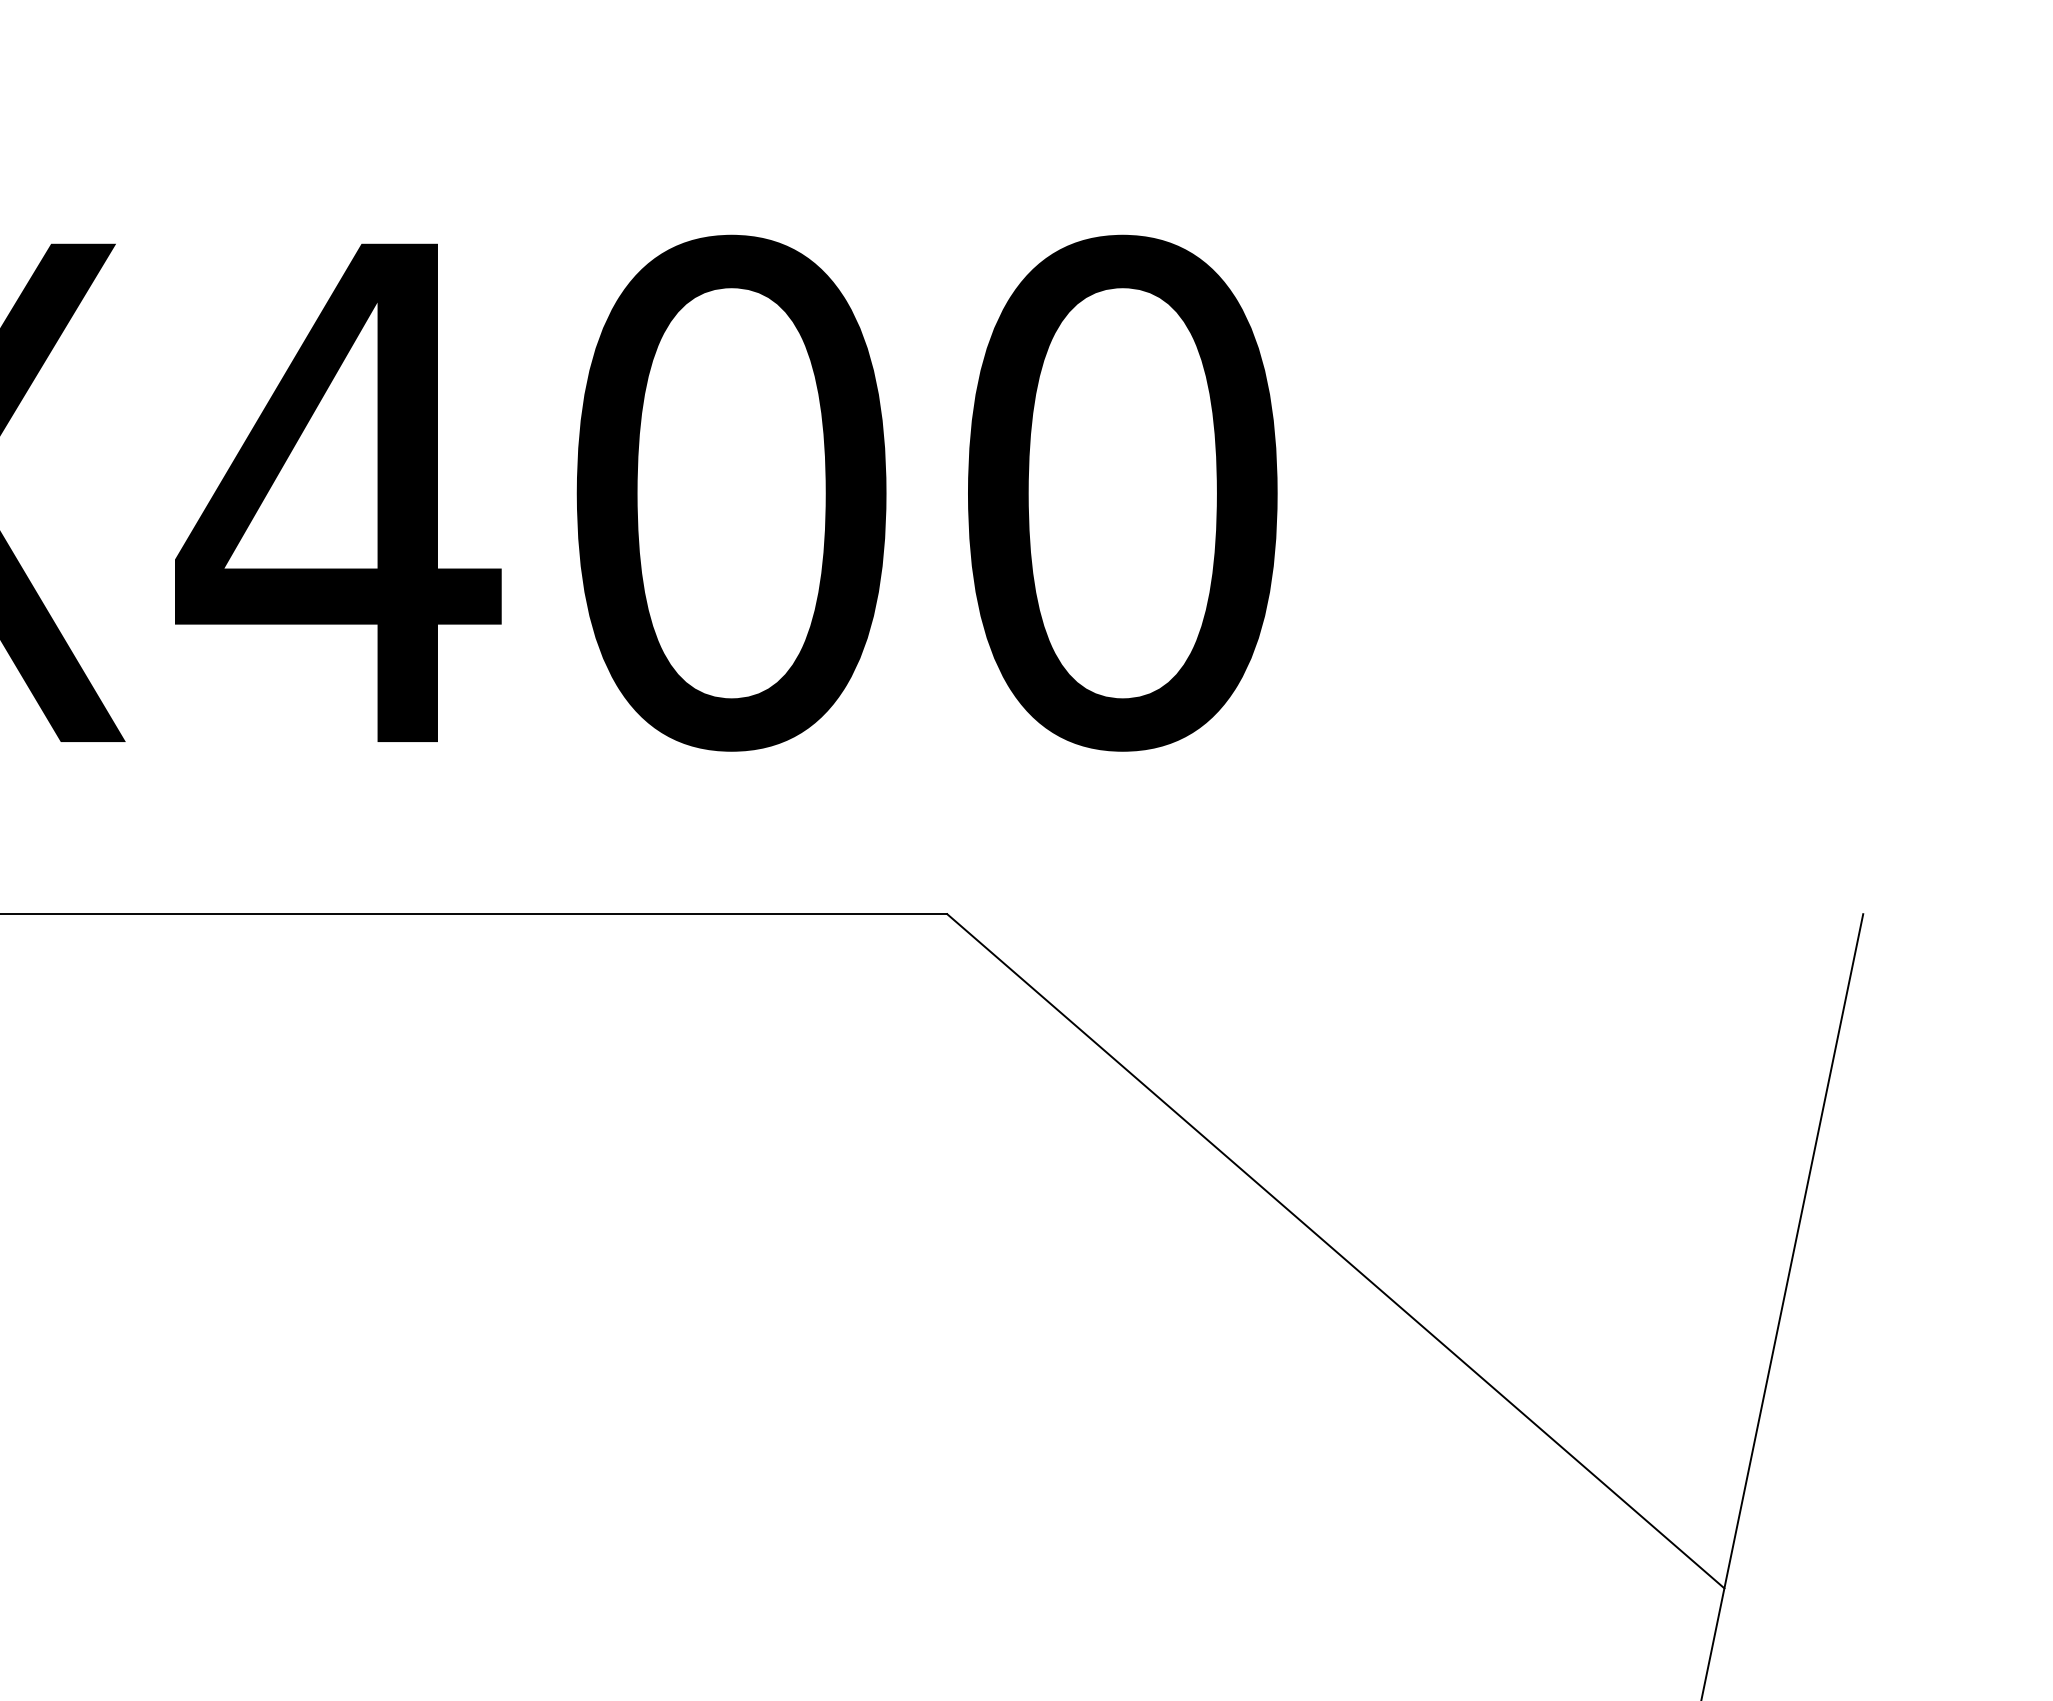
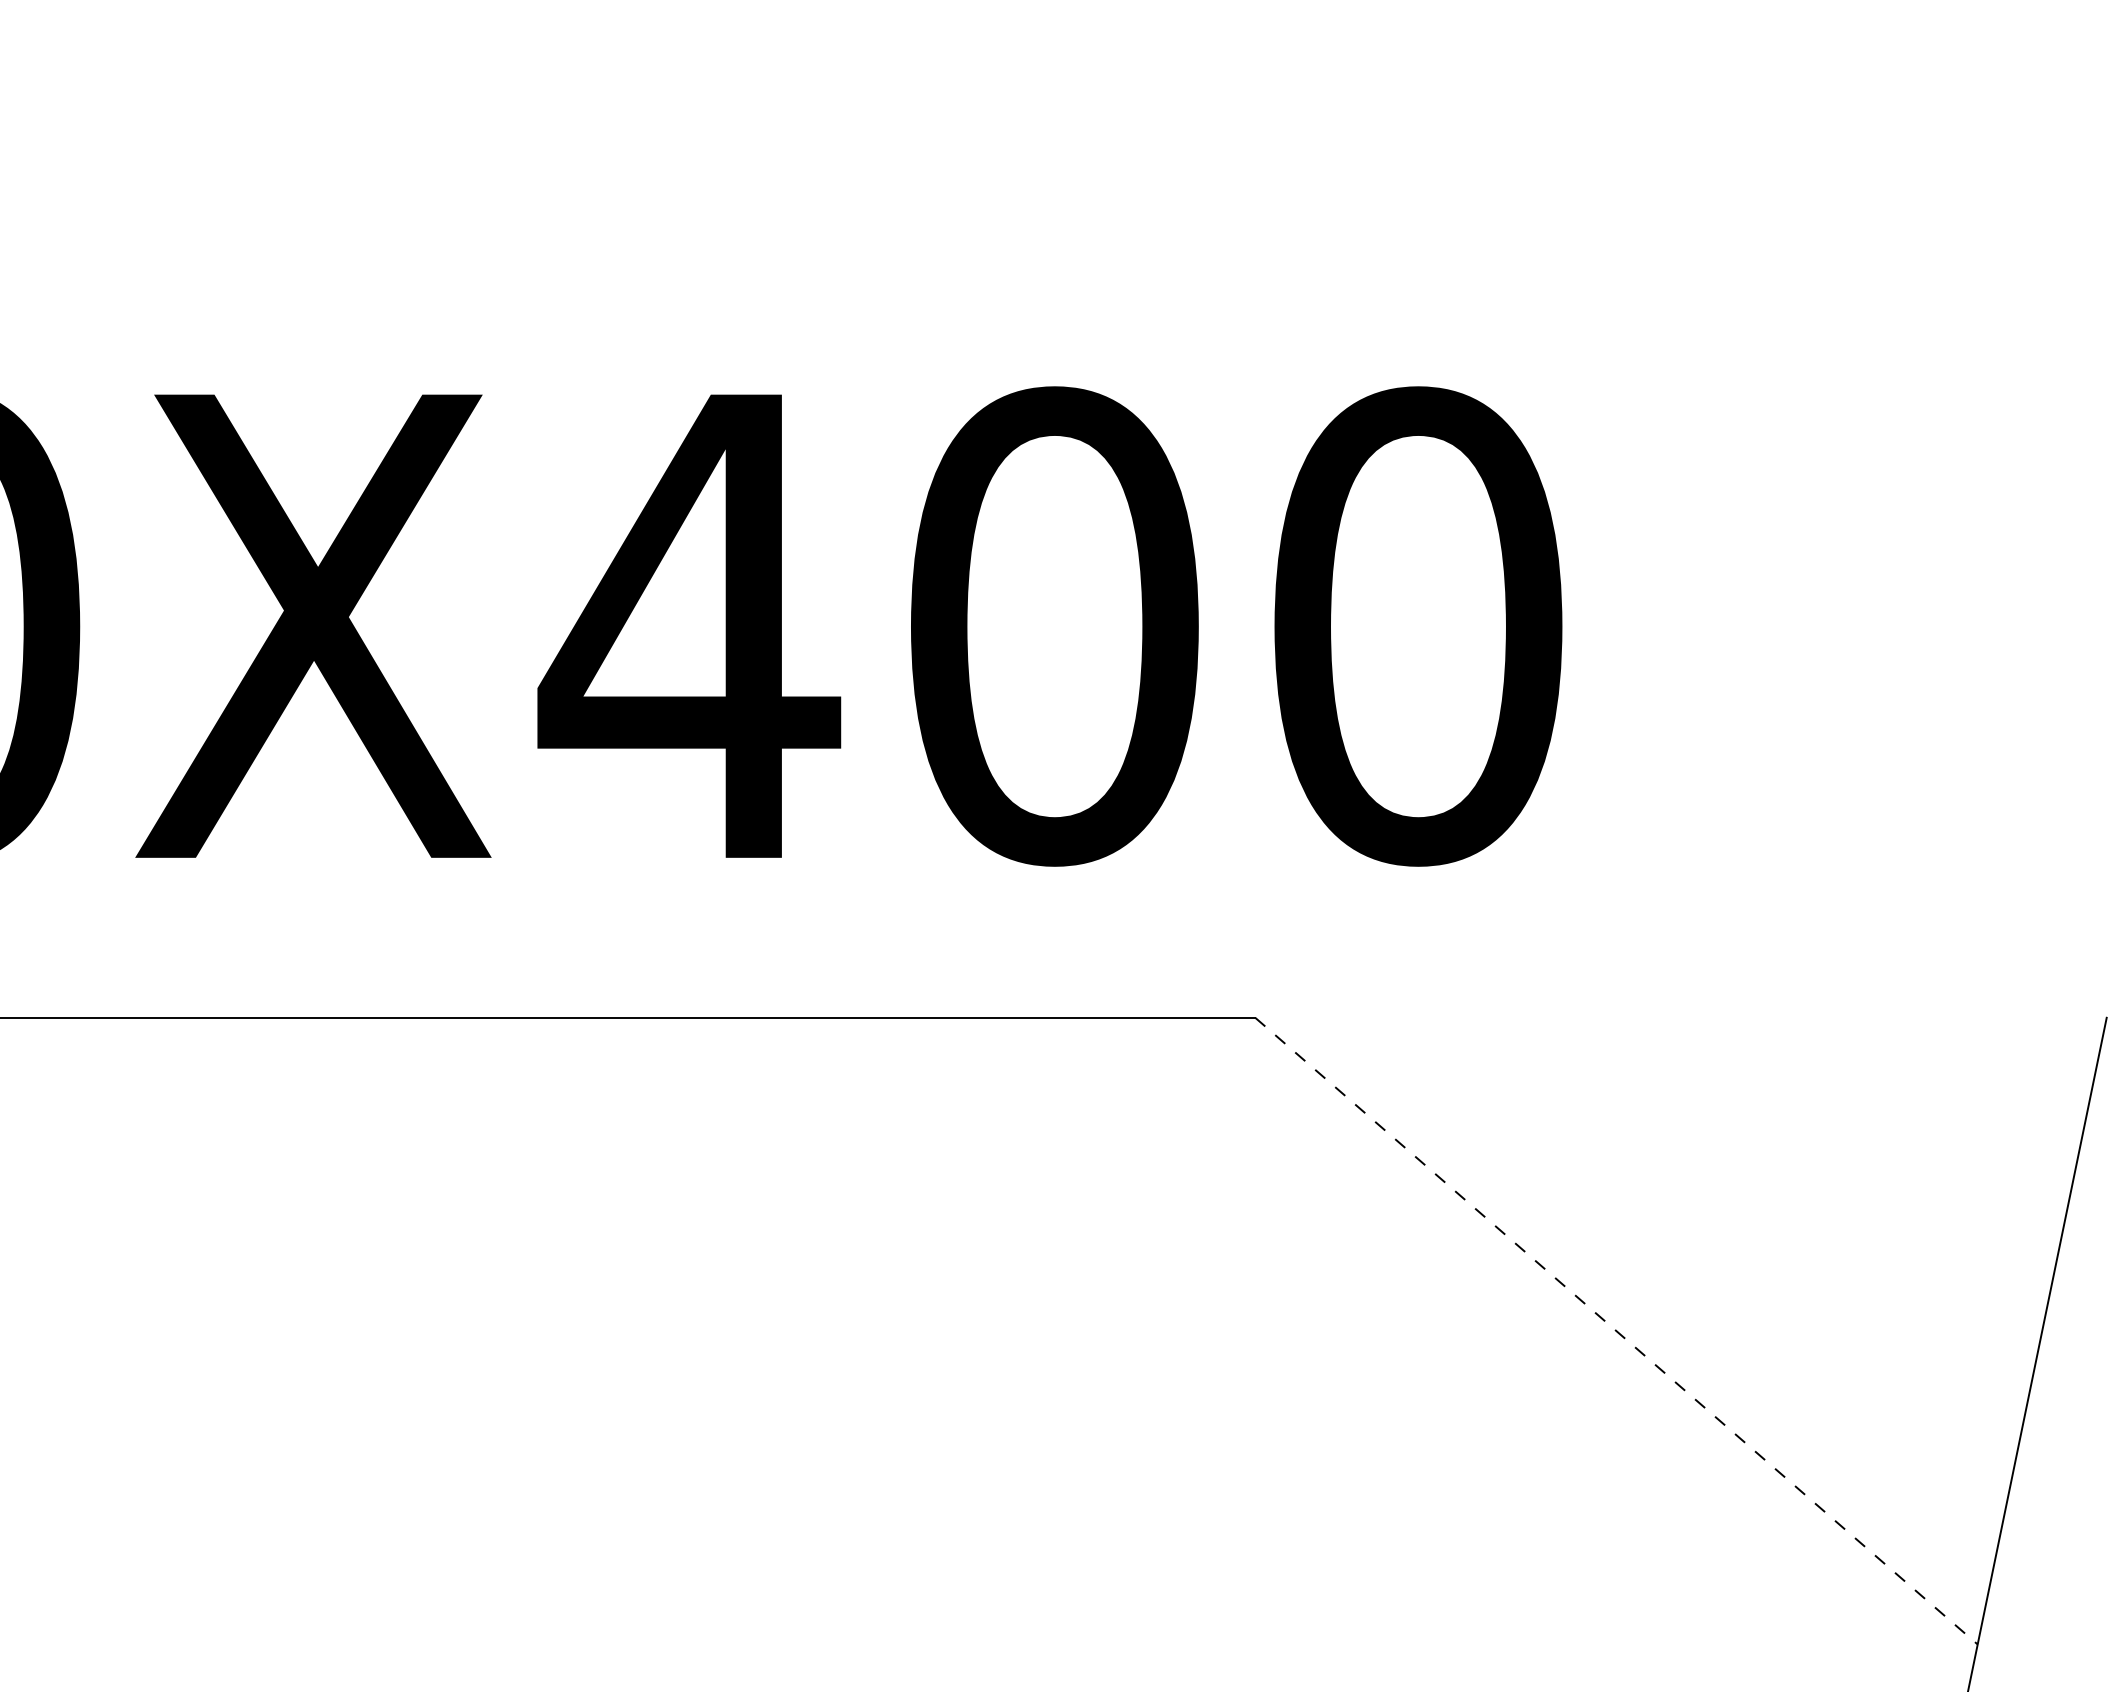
line: (1335, 1251) -> (1616, 1331), solid -> dashed

